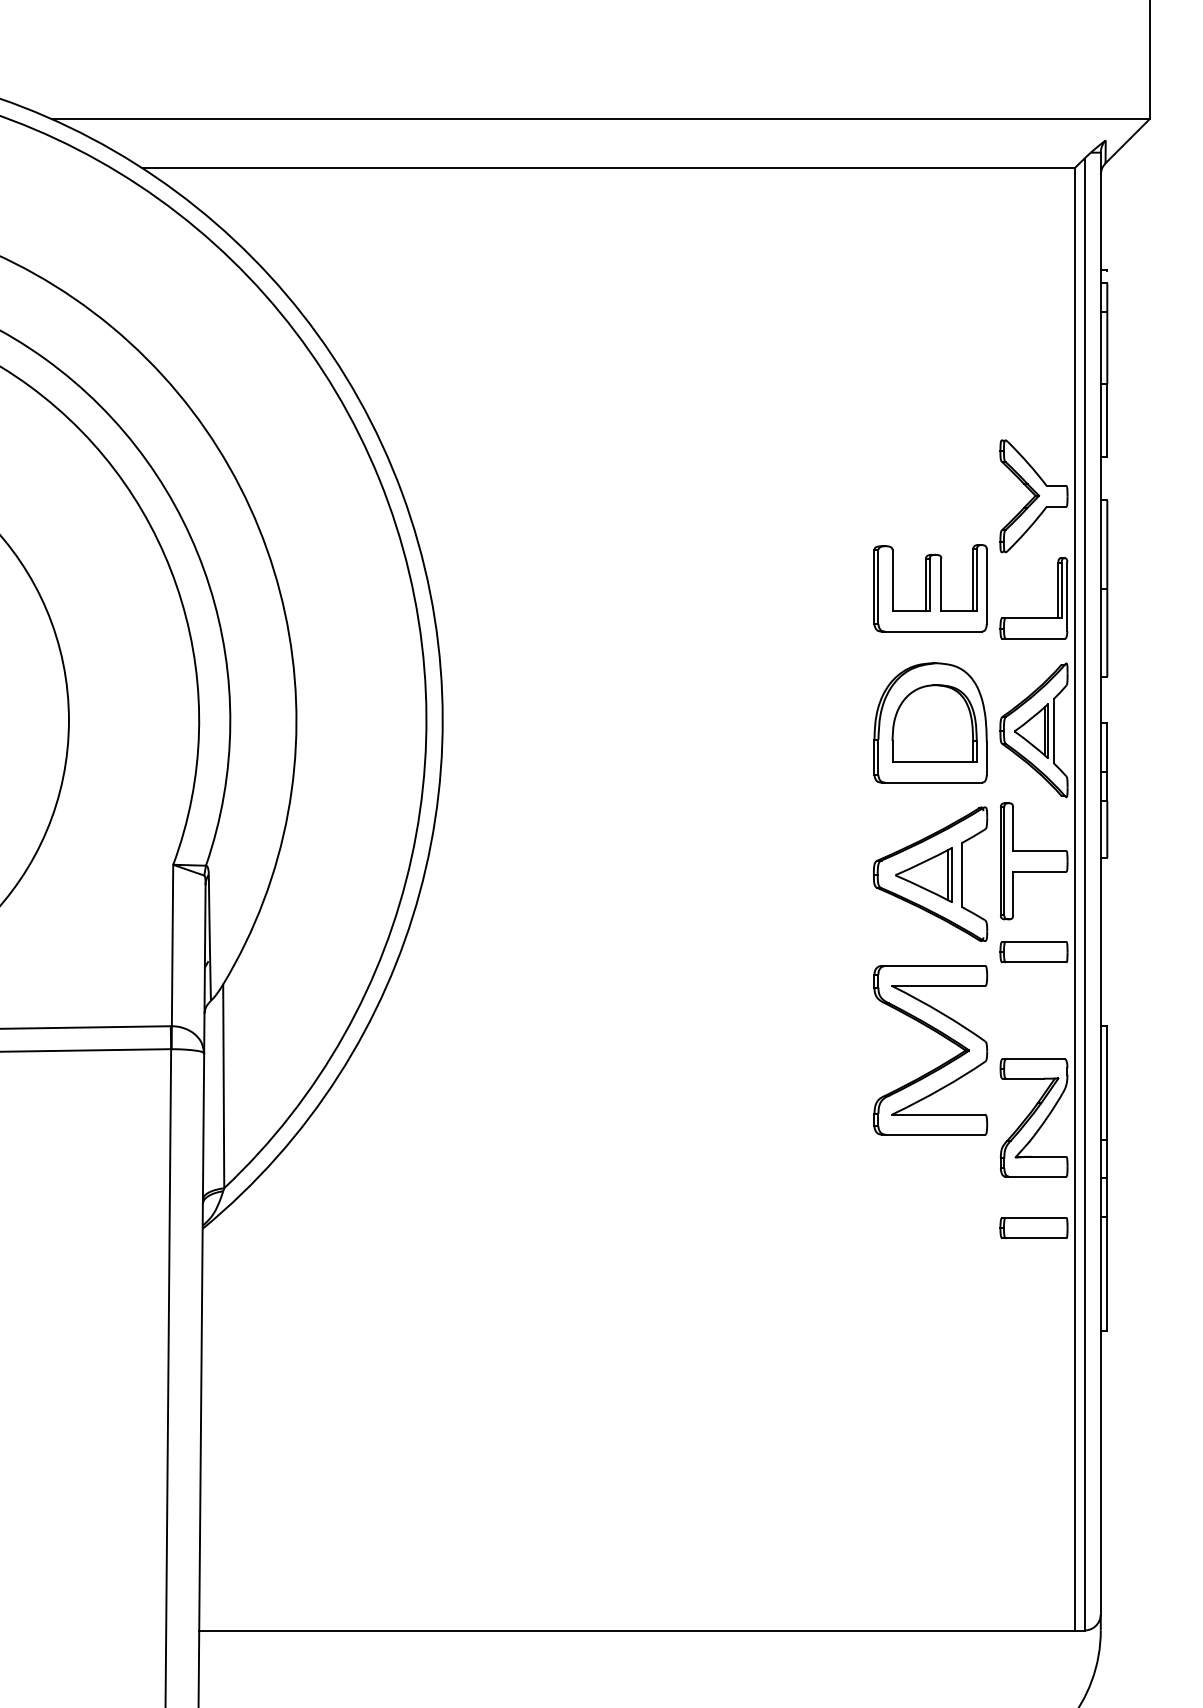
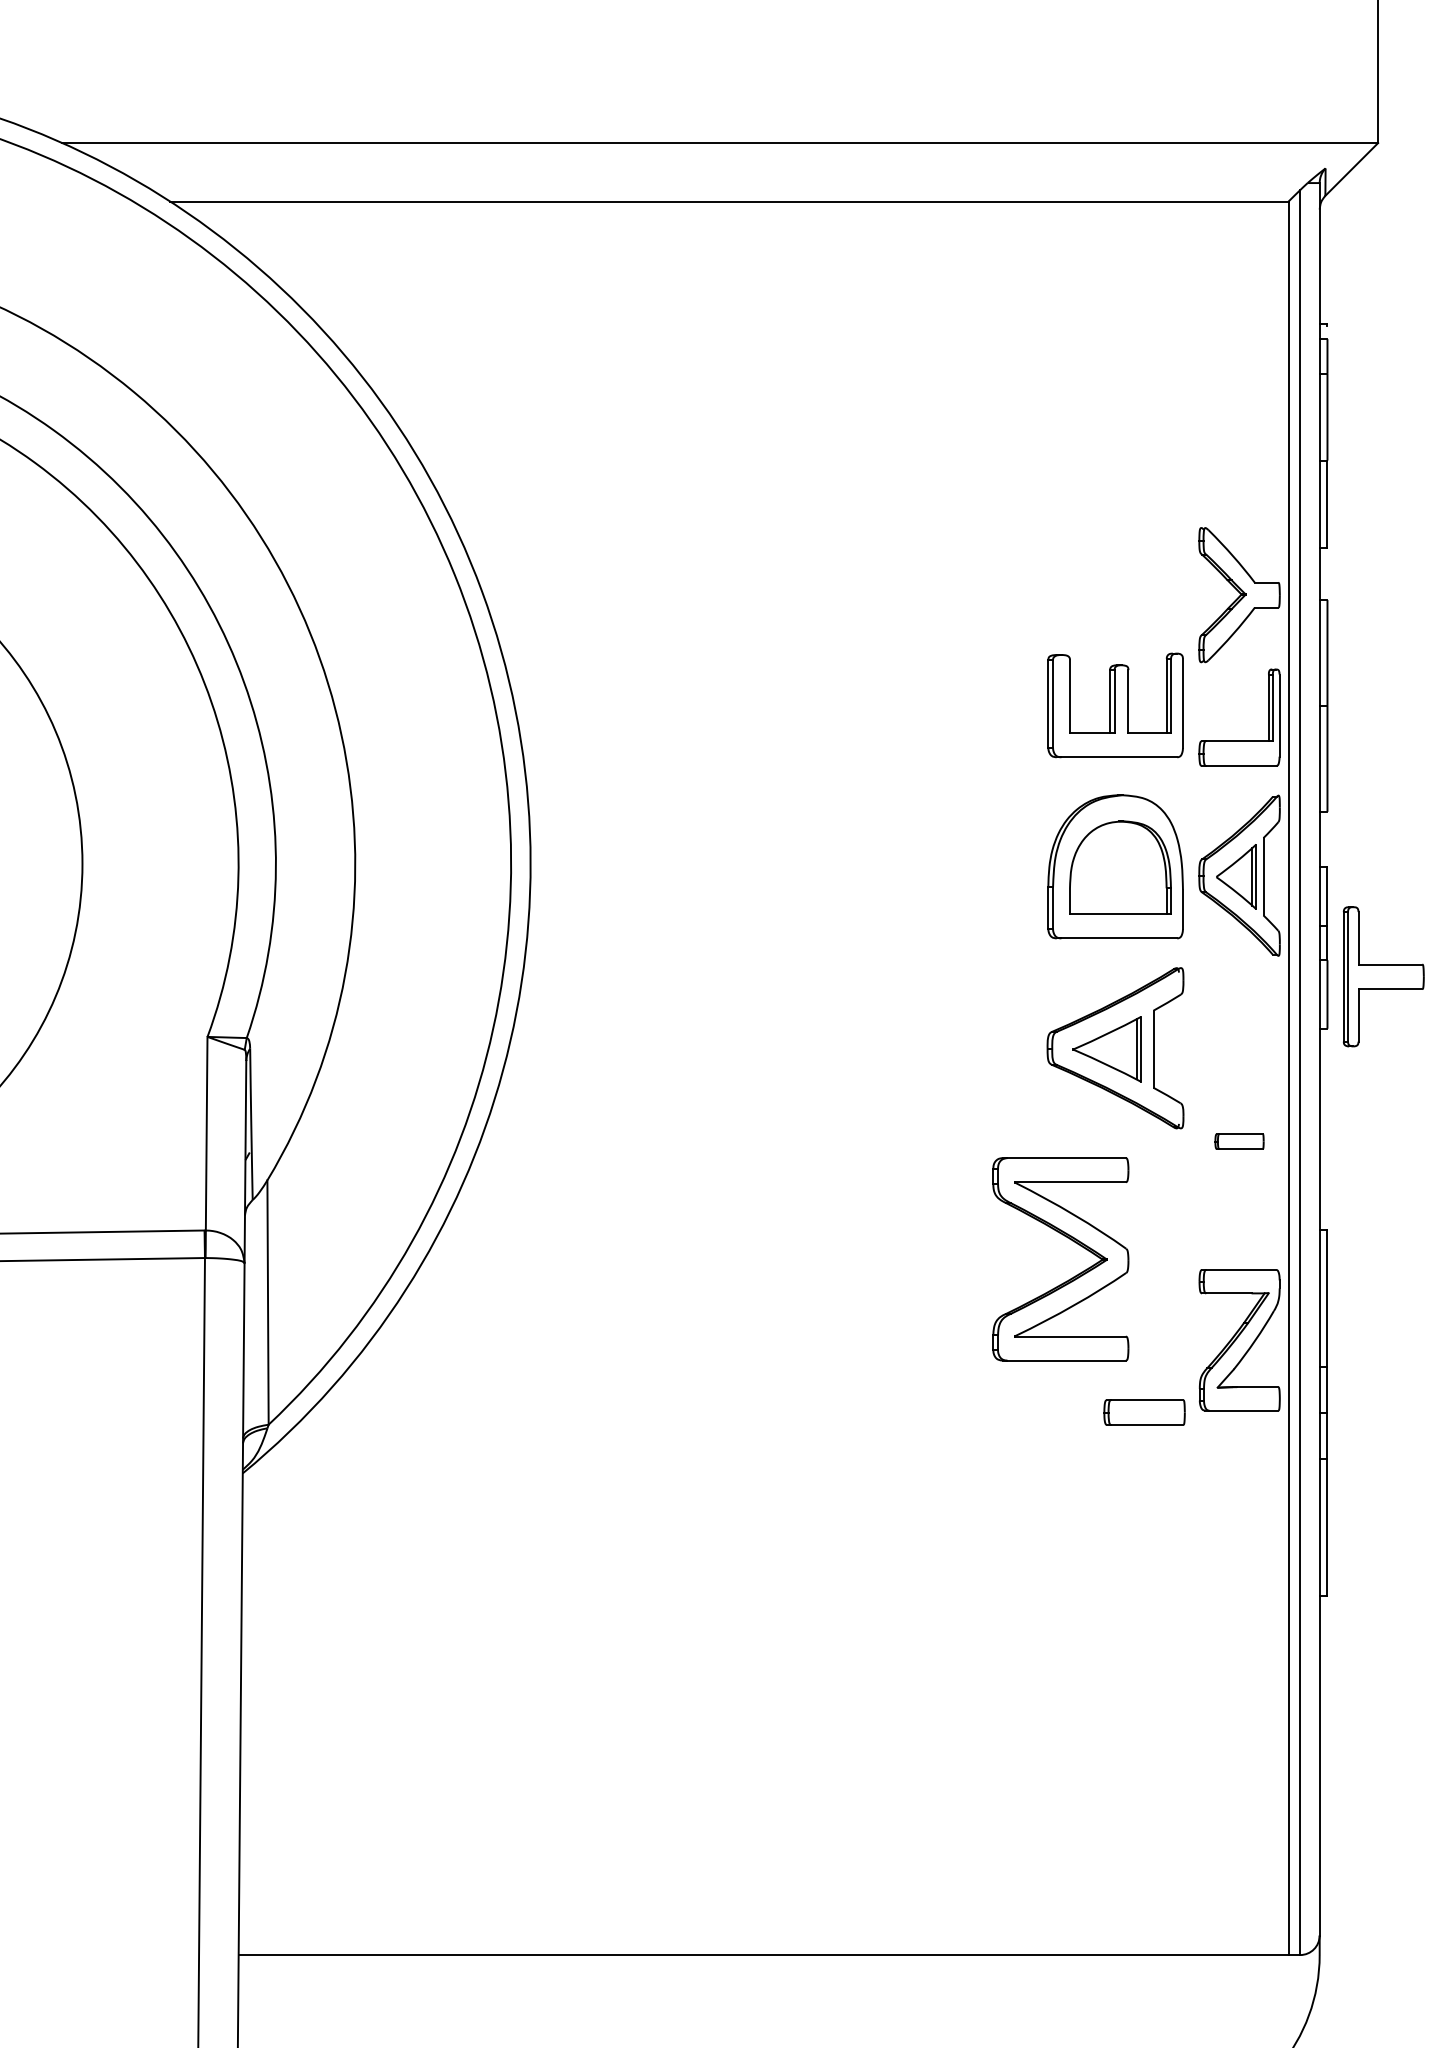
part: (1033, 861) -> (1383, 976), moved
part: (1033, 951) -> (1239, 1141), size x0.6
part: (939, 1065) -> (1071, 1277), moved
part: (1033, 1228) -> (1144, 1412), moved

